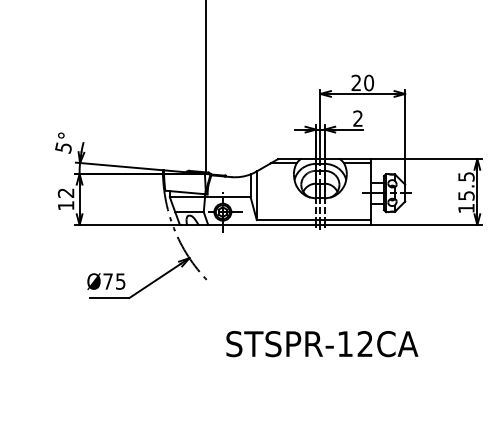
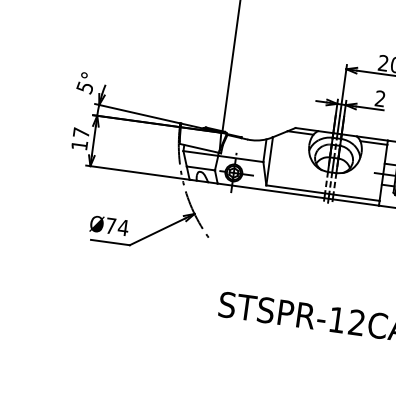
text: (65, 192) -> (80, 132), 12 -> 17
text: (120, 281) -> (123, 227), Ø75 -> Ø74

